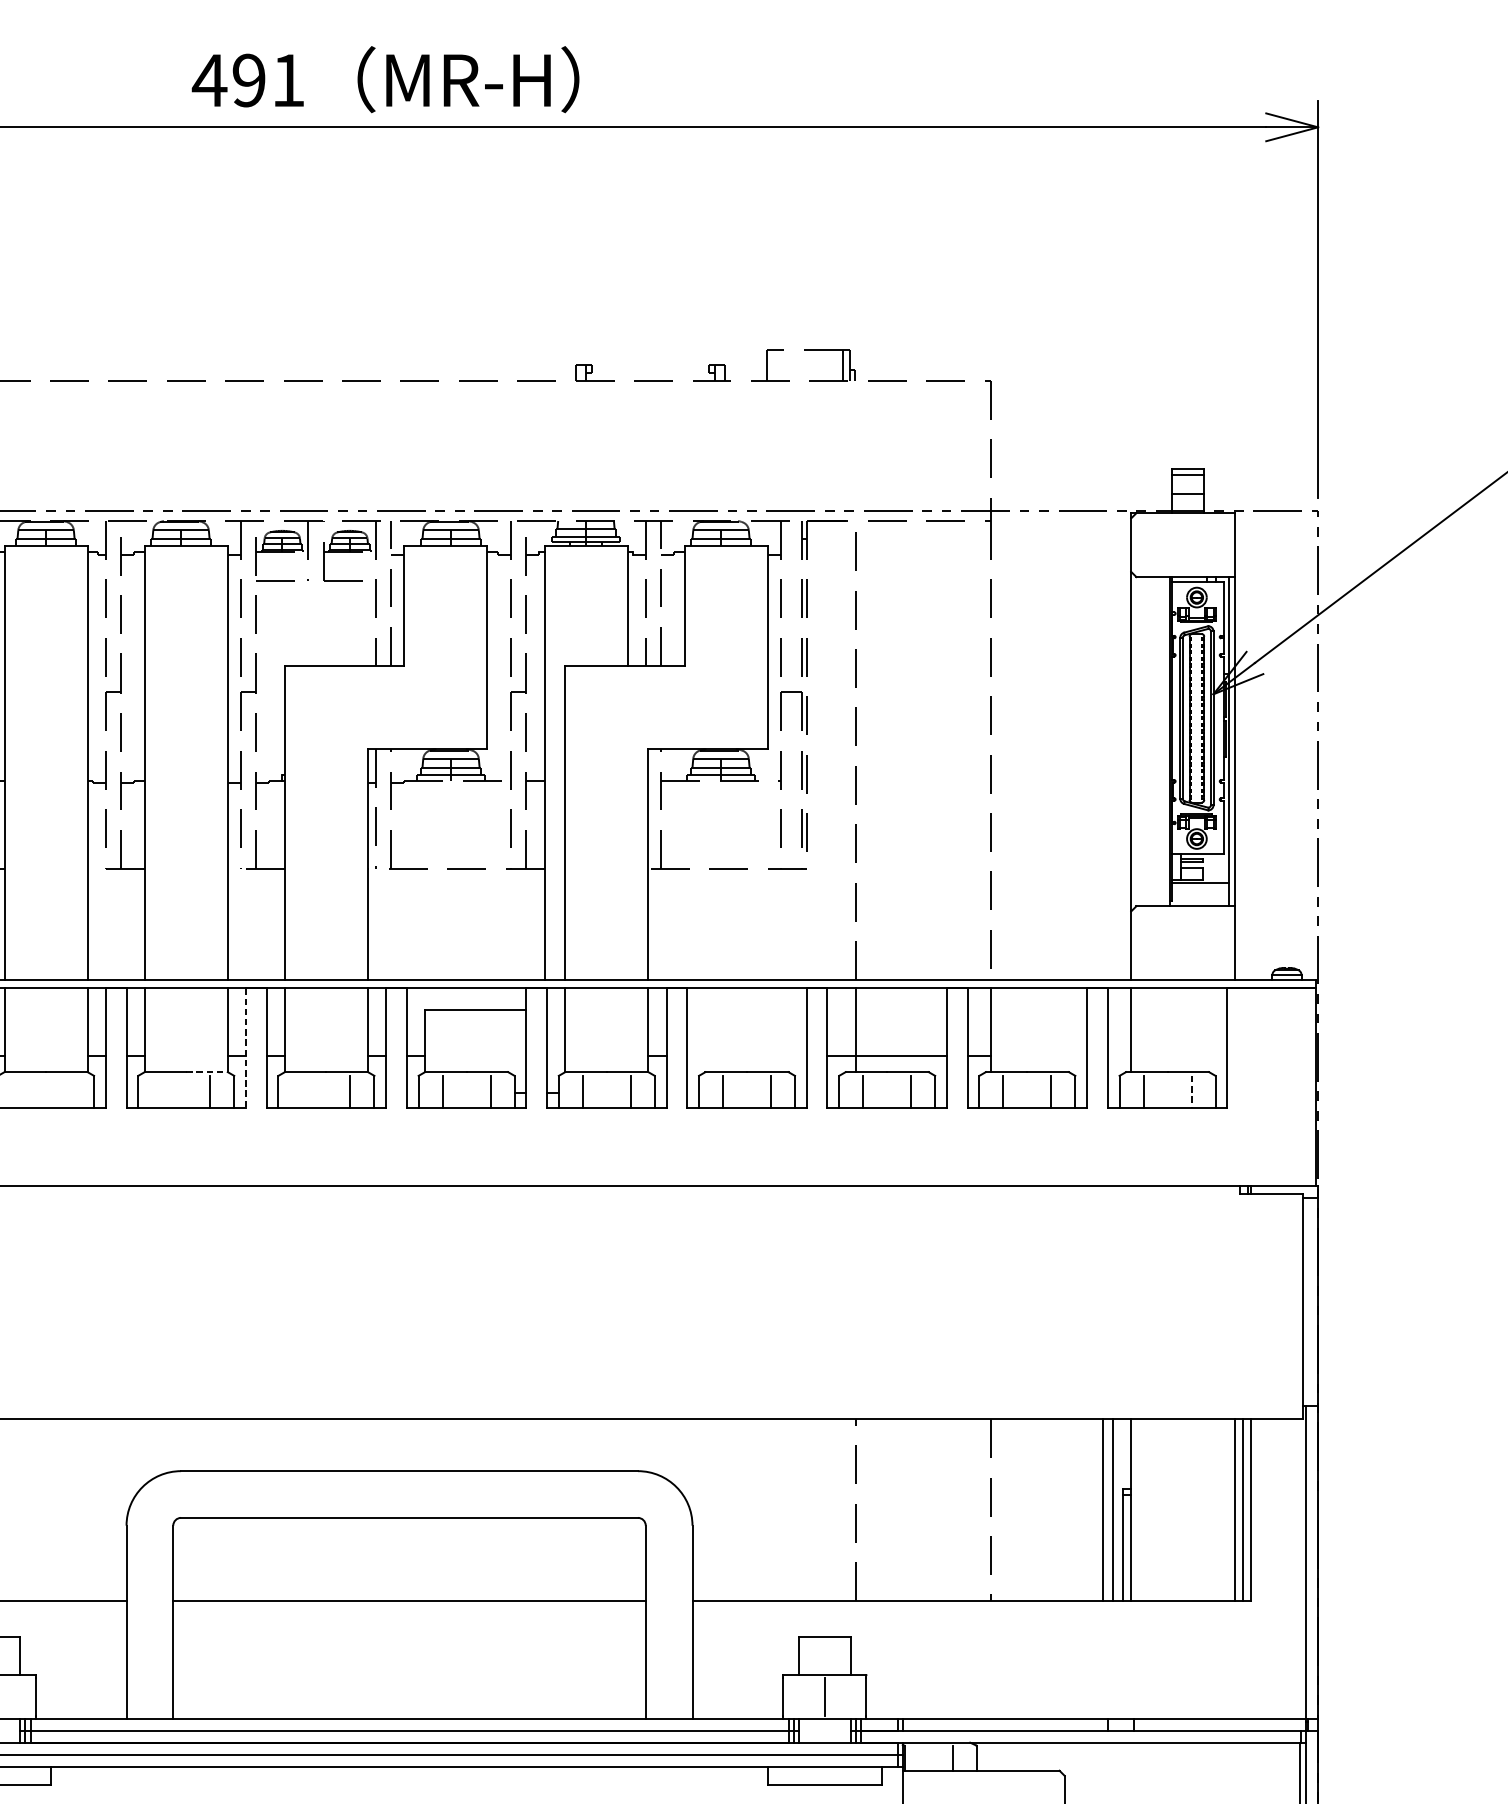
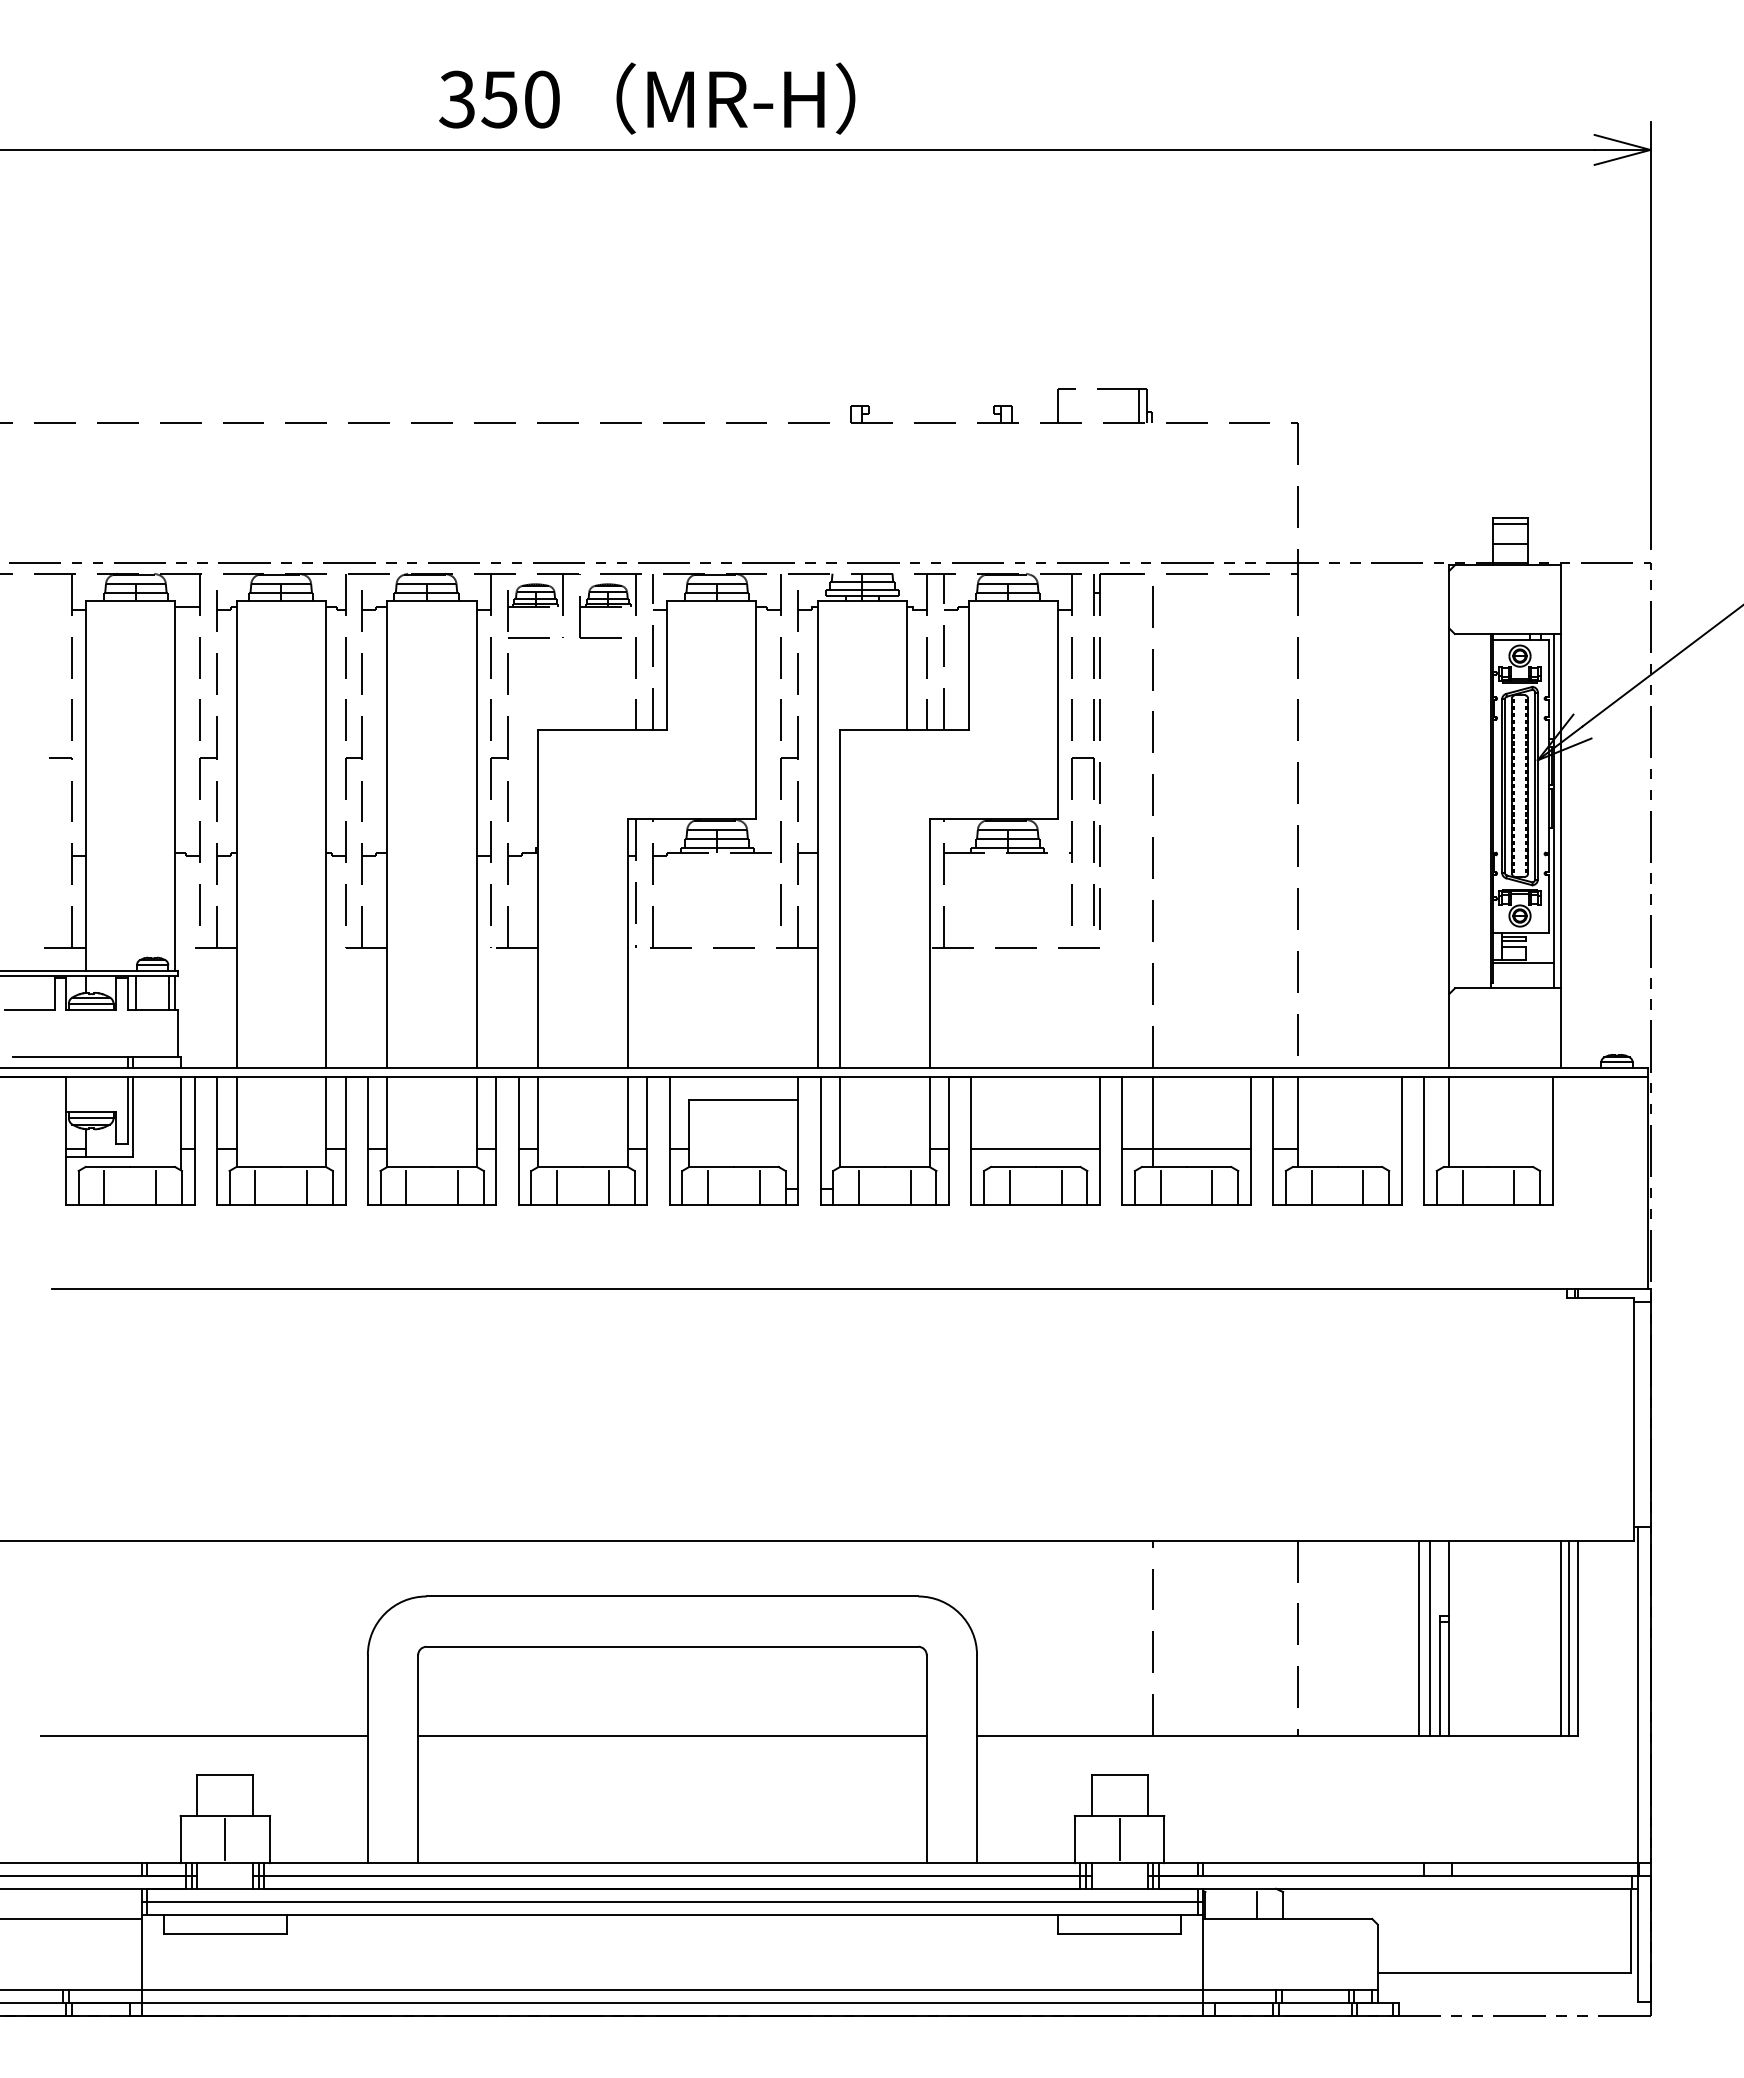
text: (247, 80) -> (498, 99), 491 -> 350
line: (246, 1048) -> (496, 1141), dashed -> solid
line: (746, 1055) -> (1035, 1149), added
line: (207, 1071) -> (454, 1166), dashed -> solid
line: (22, 1091) -> (255, 1187), added
line: (70, 1091) -> (307, 1187), added
line: (162, 1091) -> (406, 1187), added
line: (302, 1091) -> (557, 1187), added
line: (1191, 1092) -> (1514, 1188), dashed -> solid

